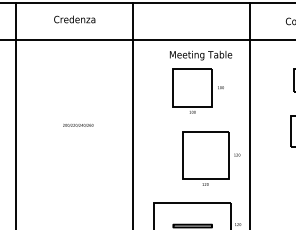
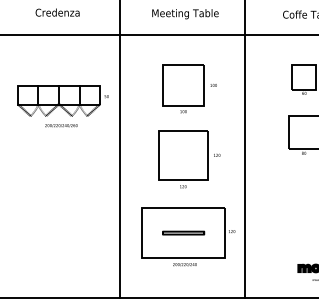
text: (201, 55) -> (185, 14), moved
part: (79, 101) -> (62, 100), added
part: (211, 158) -> (189, 159), moved

